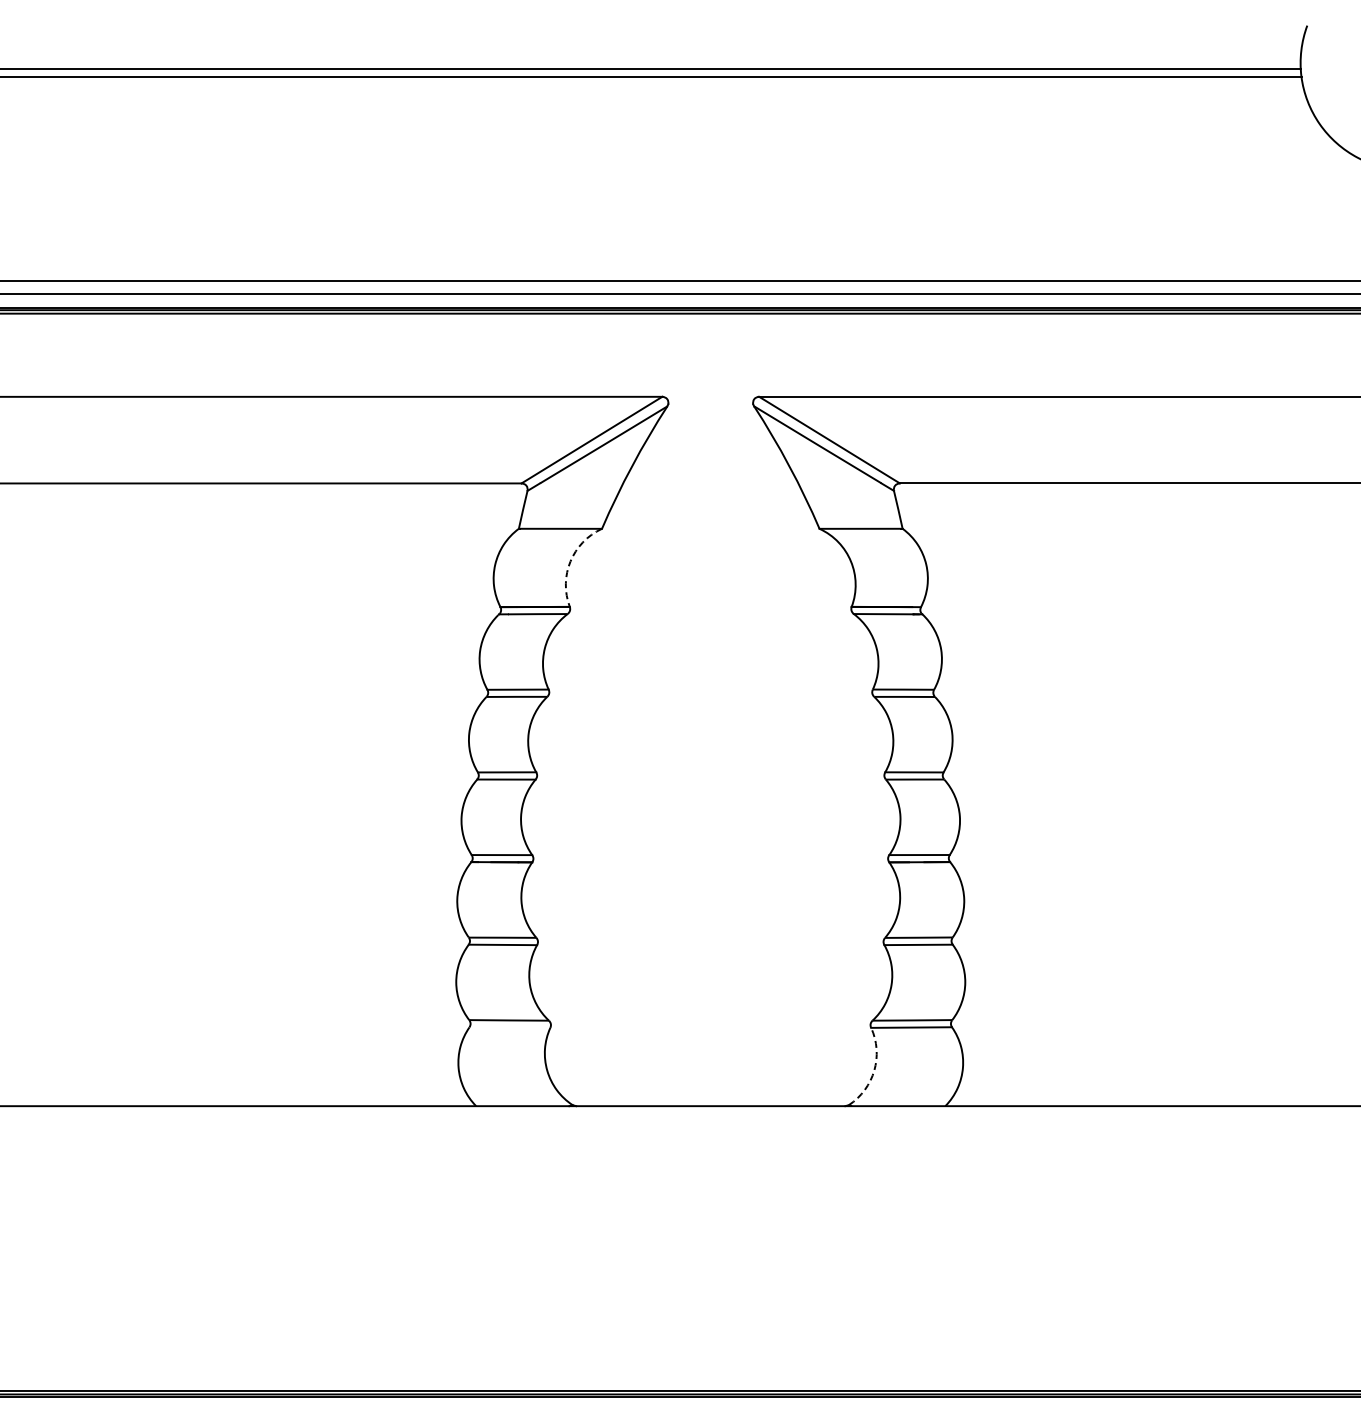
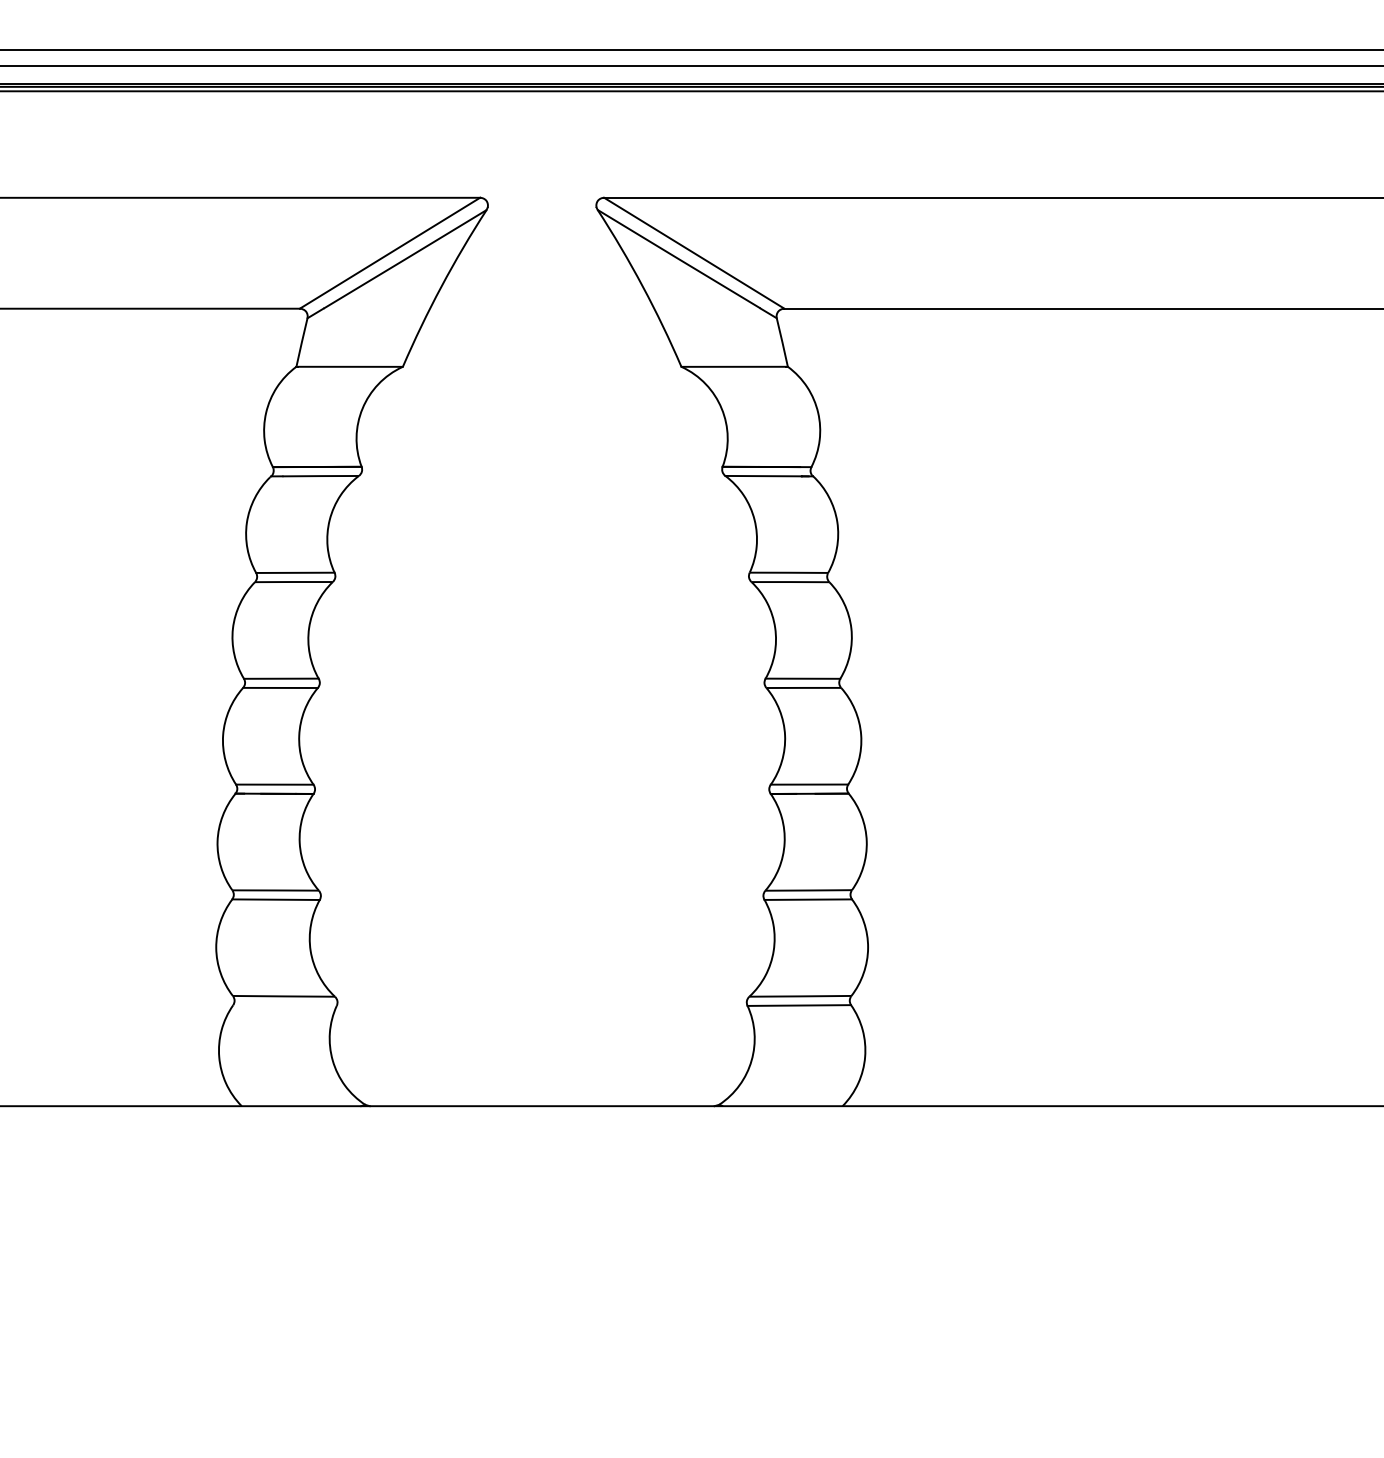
arc: (570, 561) -> (362, 408), dashed -> solid
arc: (874, 1070) -> (751, 1060), dashed -> solid

